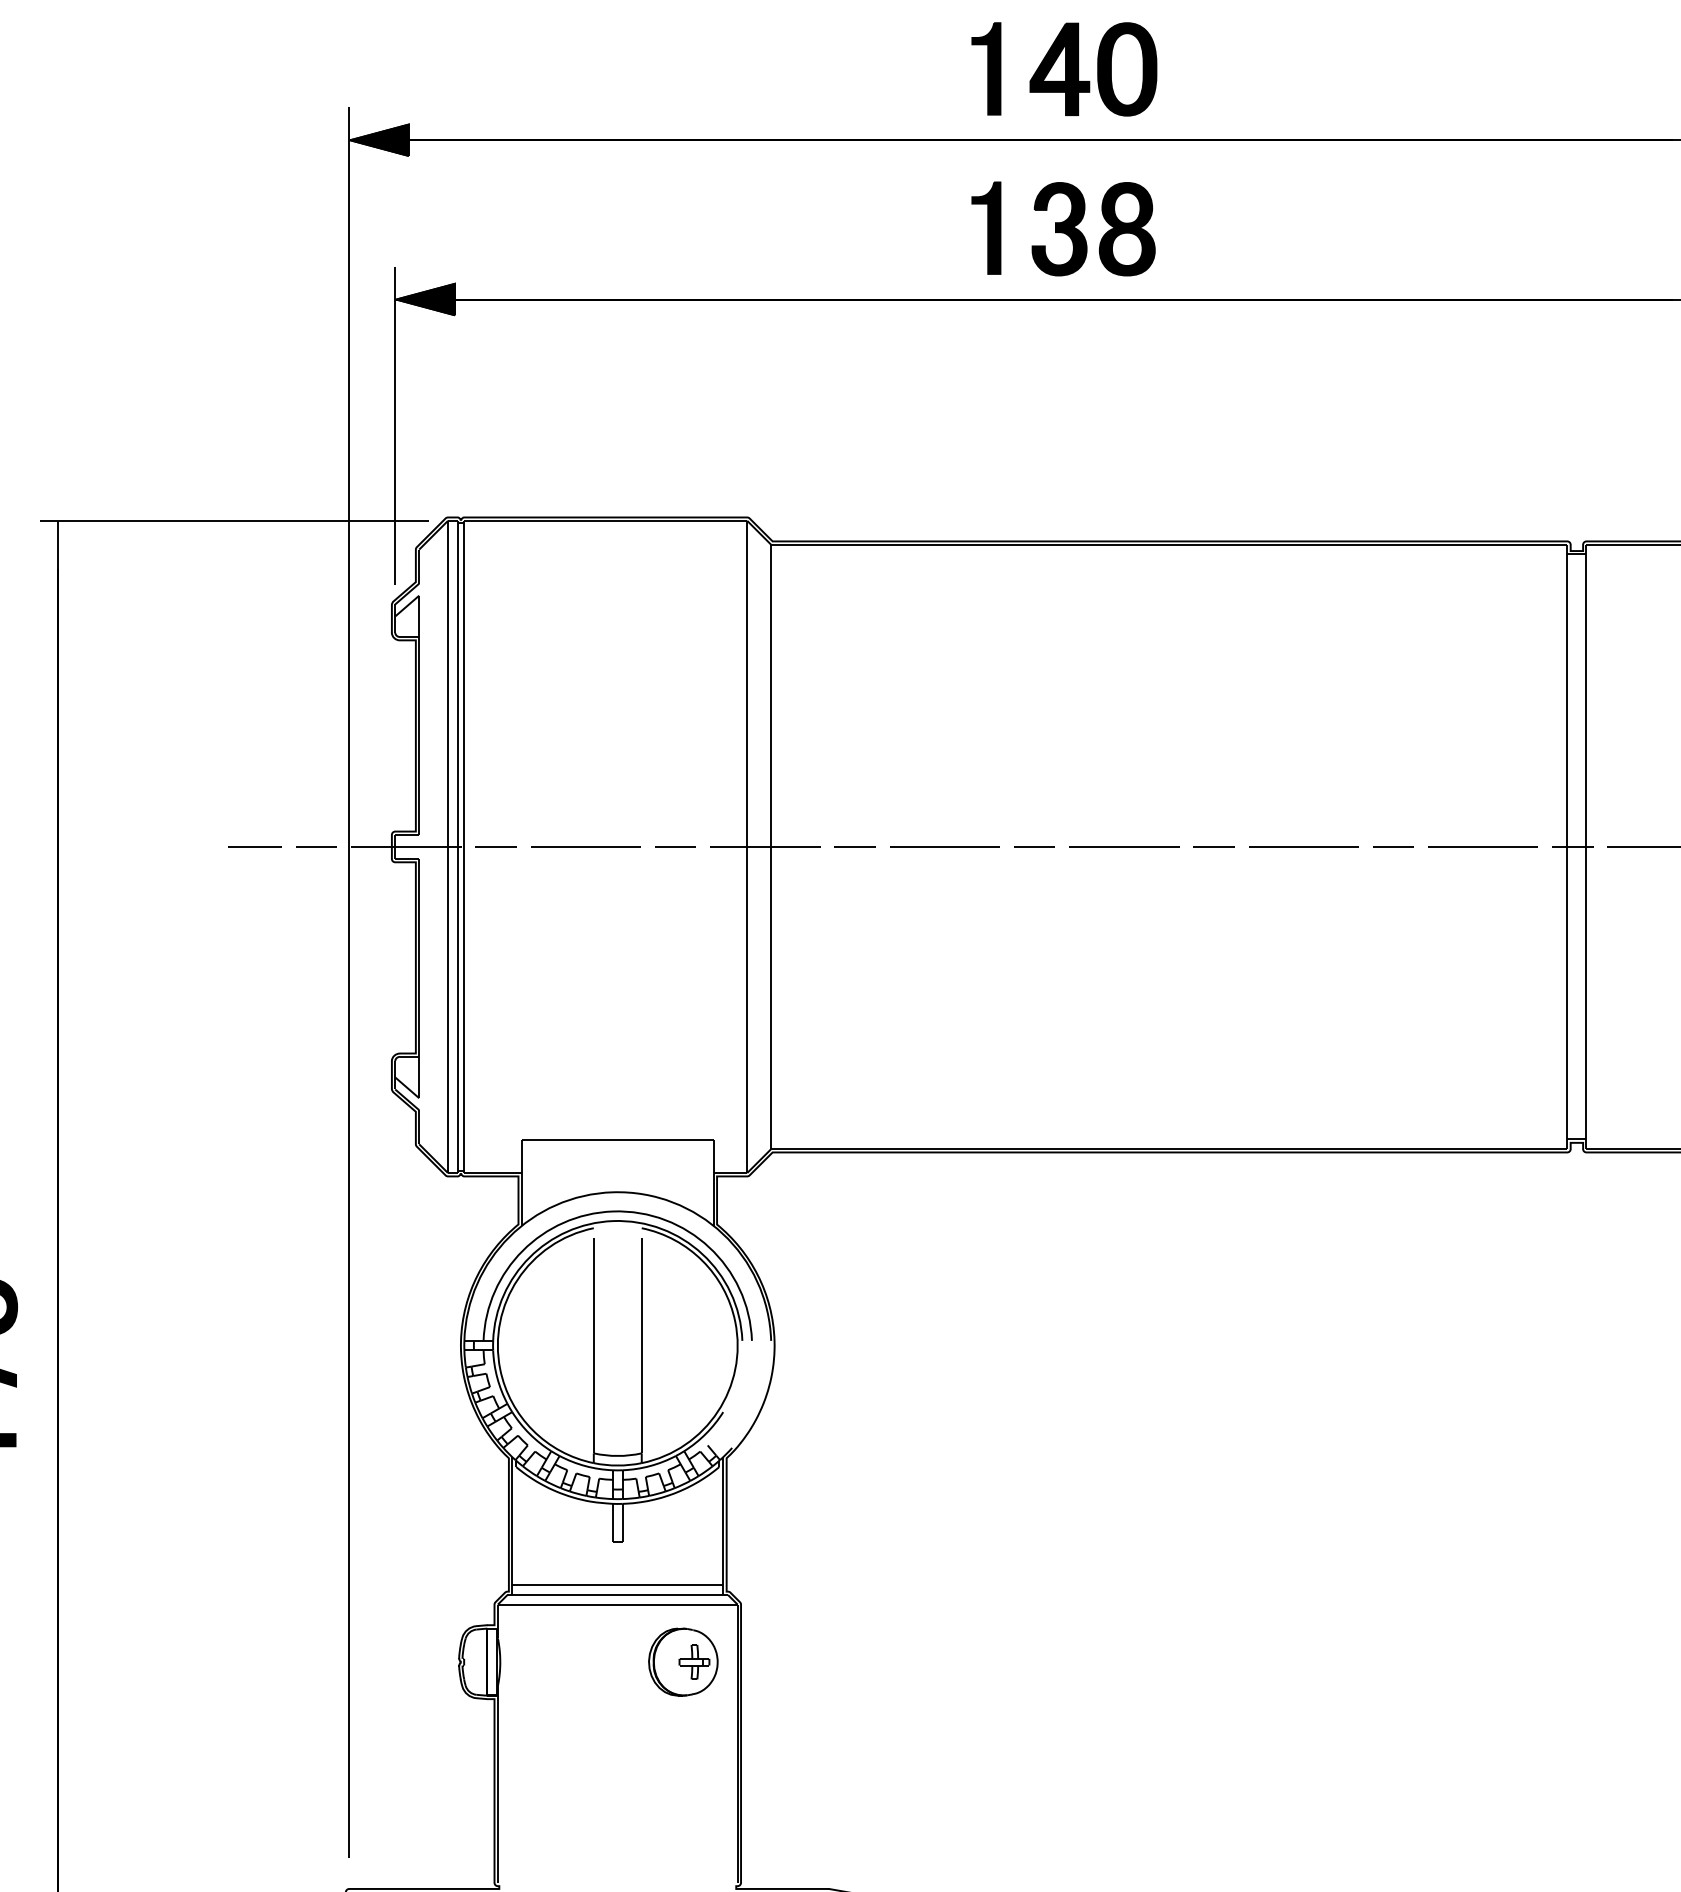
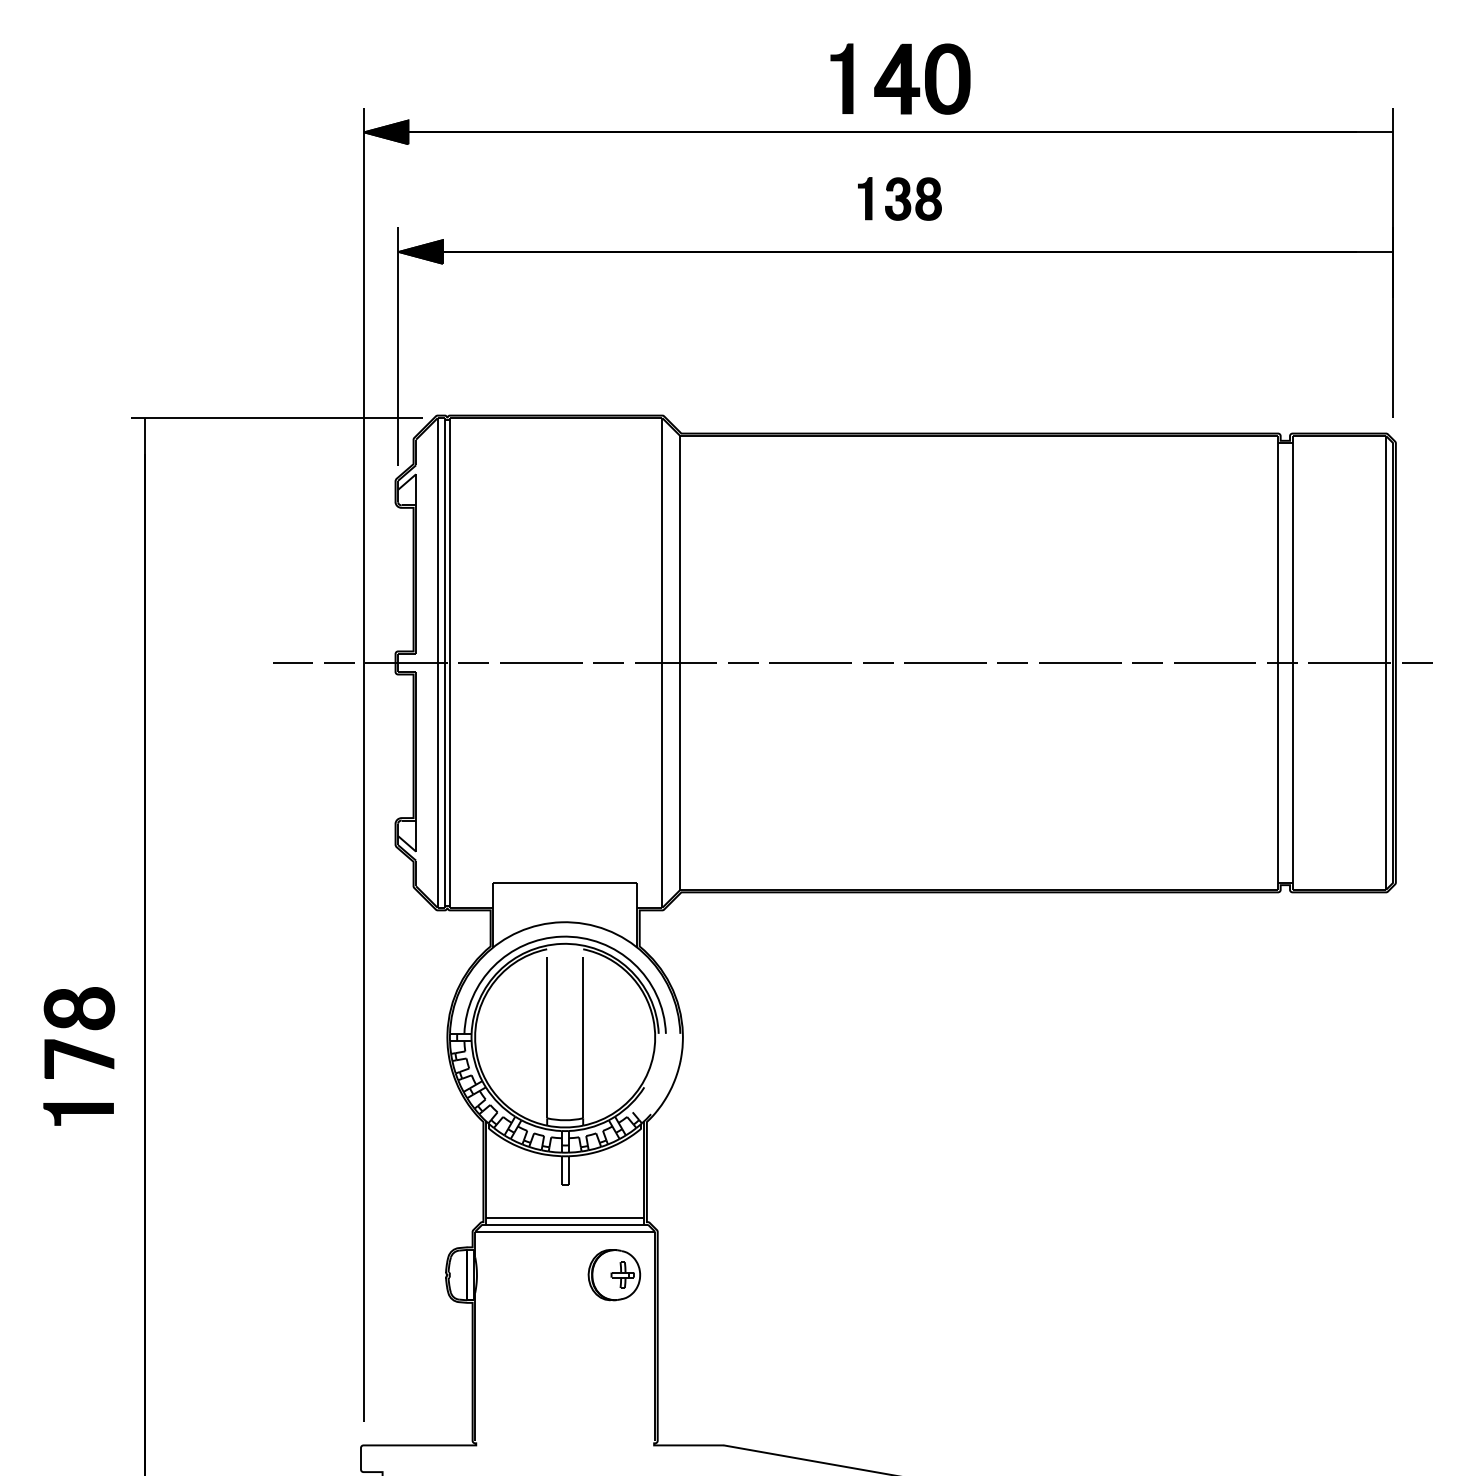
part: (1063, 228) -> (899, 198), size x0.6

